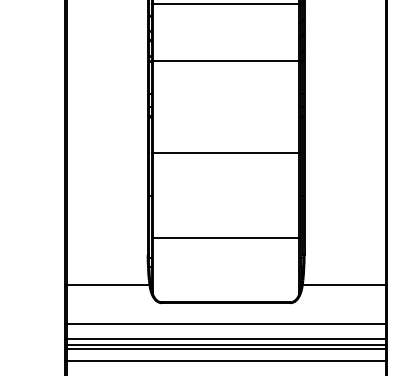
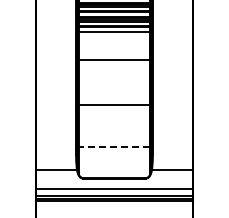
line: (226, 237) -> (114, 146), solid -> dashed
line: (226, 362) -> (114, 207), removed

